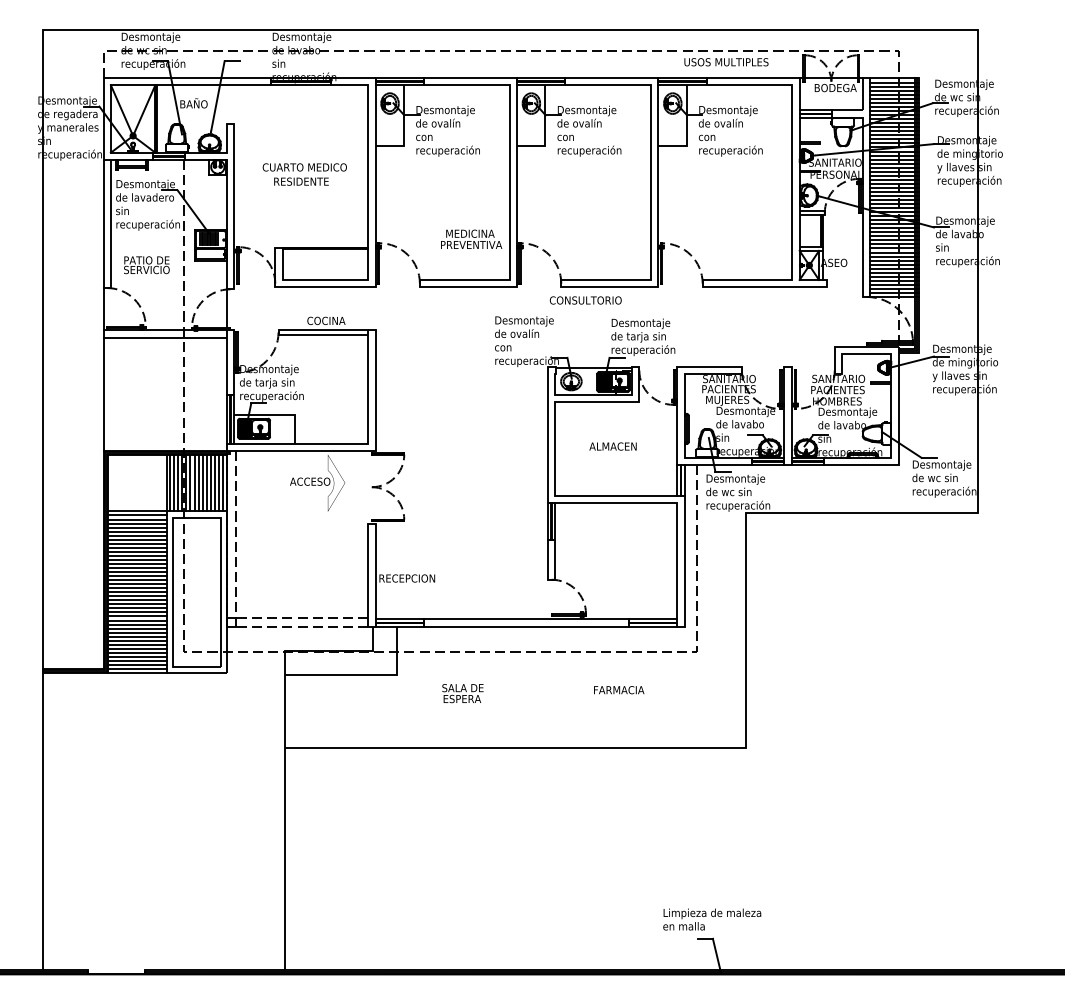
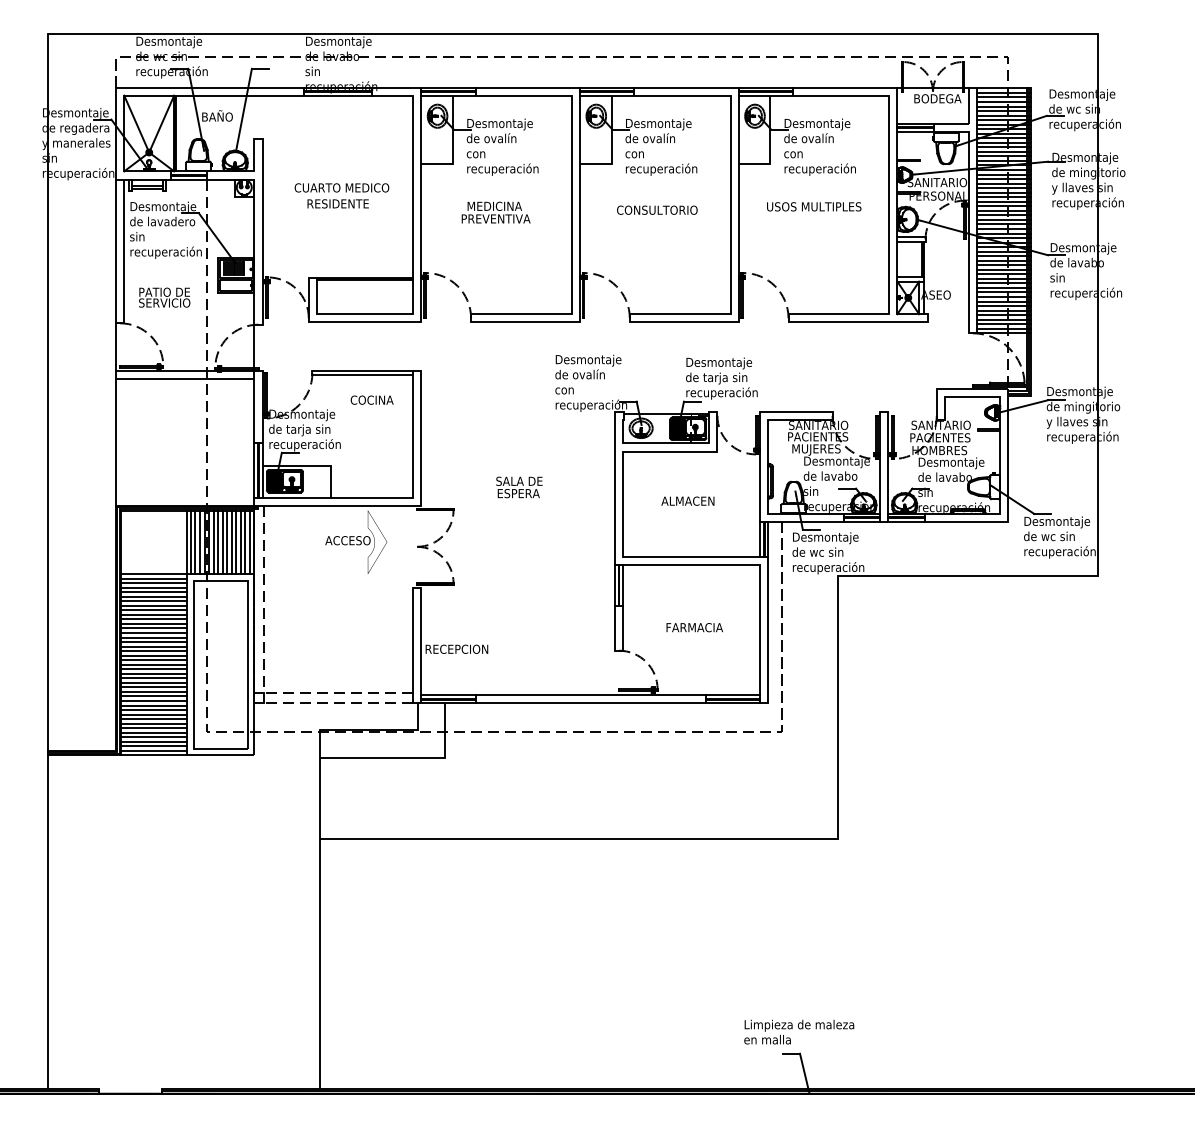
text: (726, 61) -> (814, 206), moved
text: (471, 239) -> (495, 212), moved
text: (585, 299) -> (657, 209), moved
text: (325, 320) -> (371, 399), moved
text: (618, 690) -> (694, 627), moved
text: (463, 693) -> (519, 487), moved

